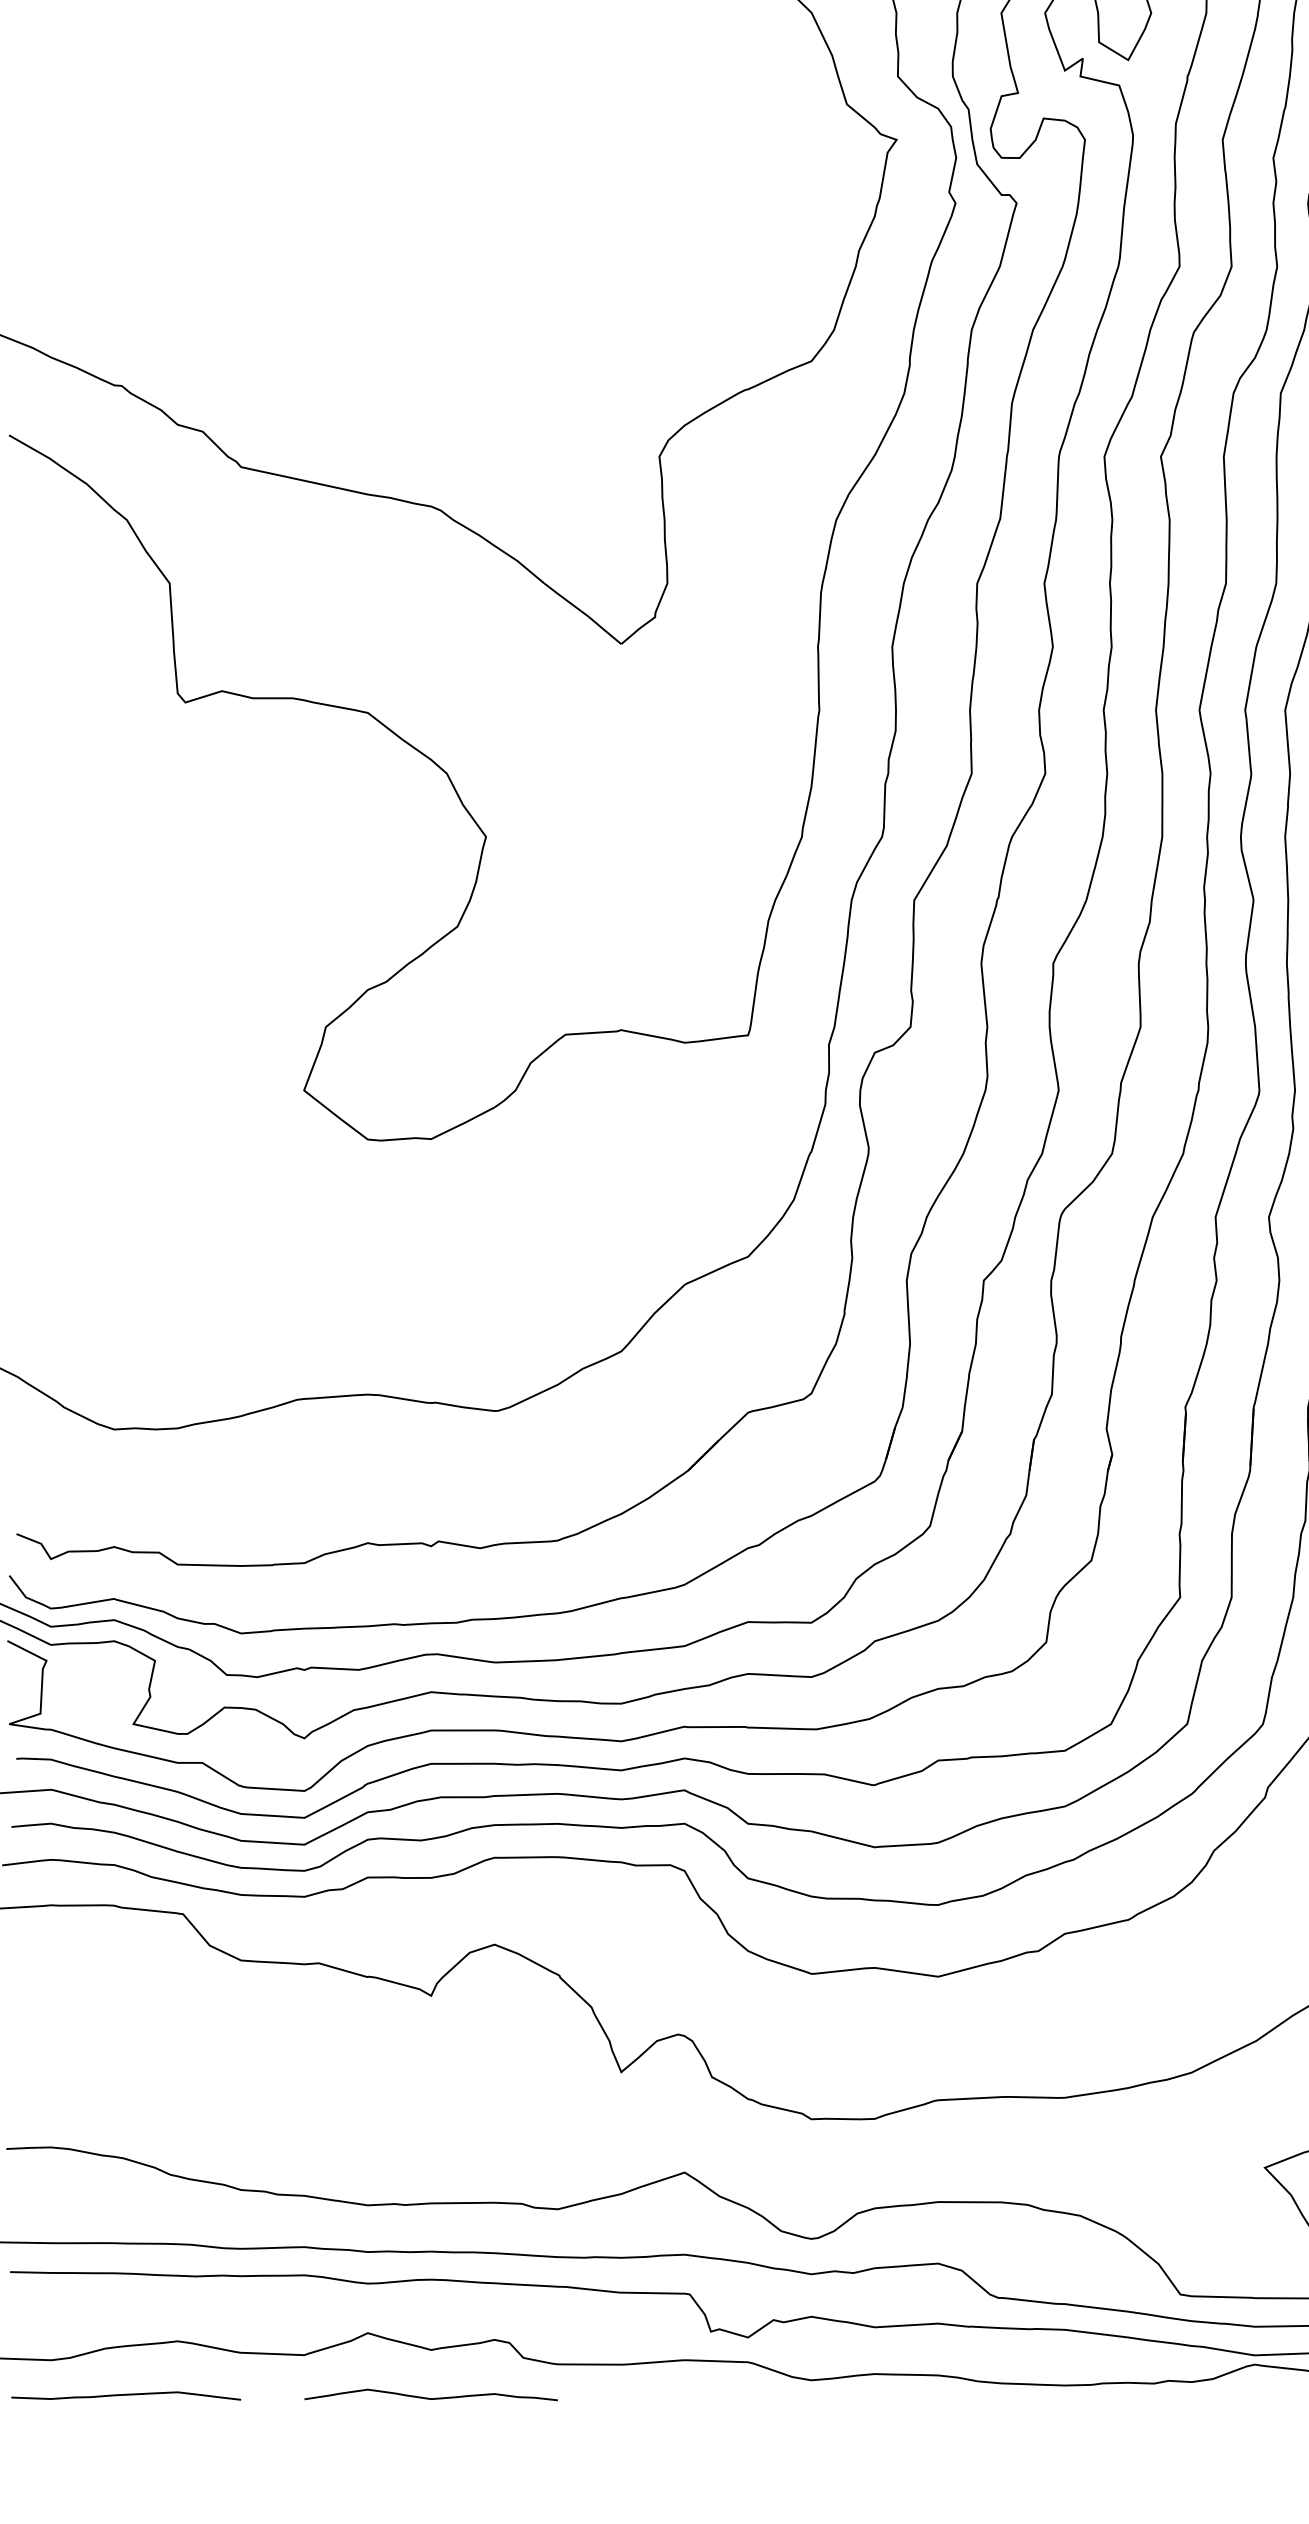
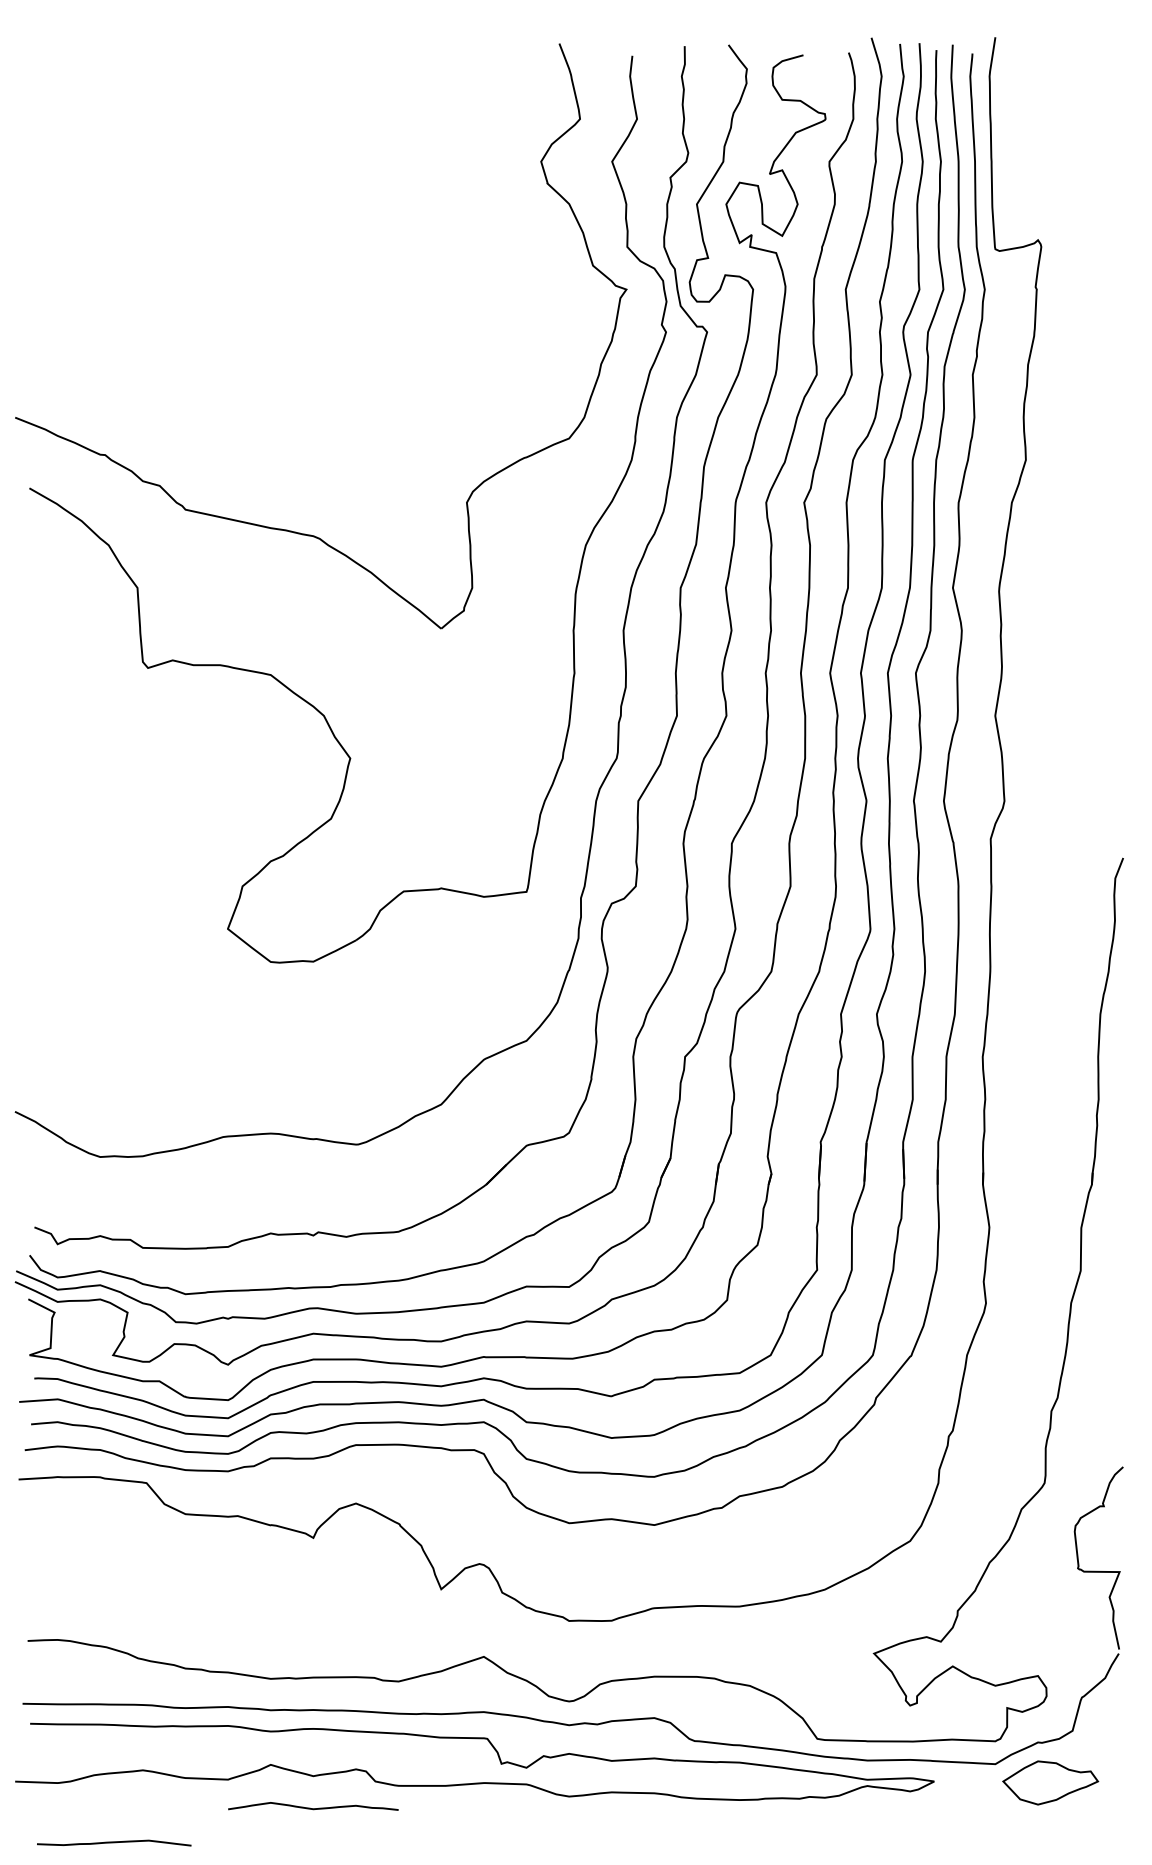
curve: (126, 2395) -> (114, 1842), moved

